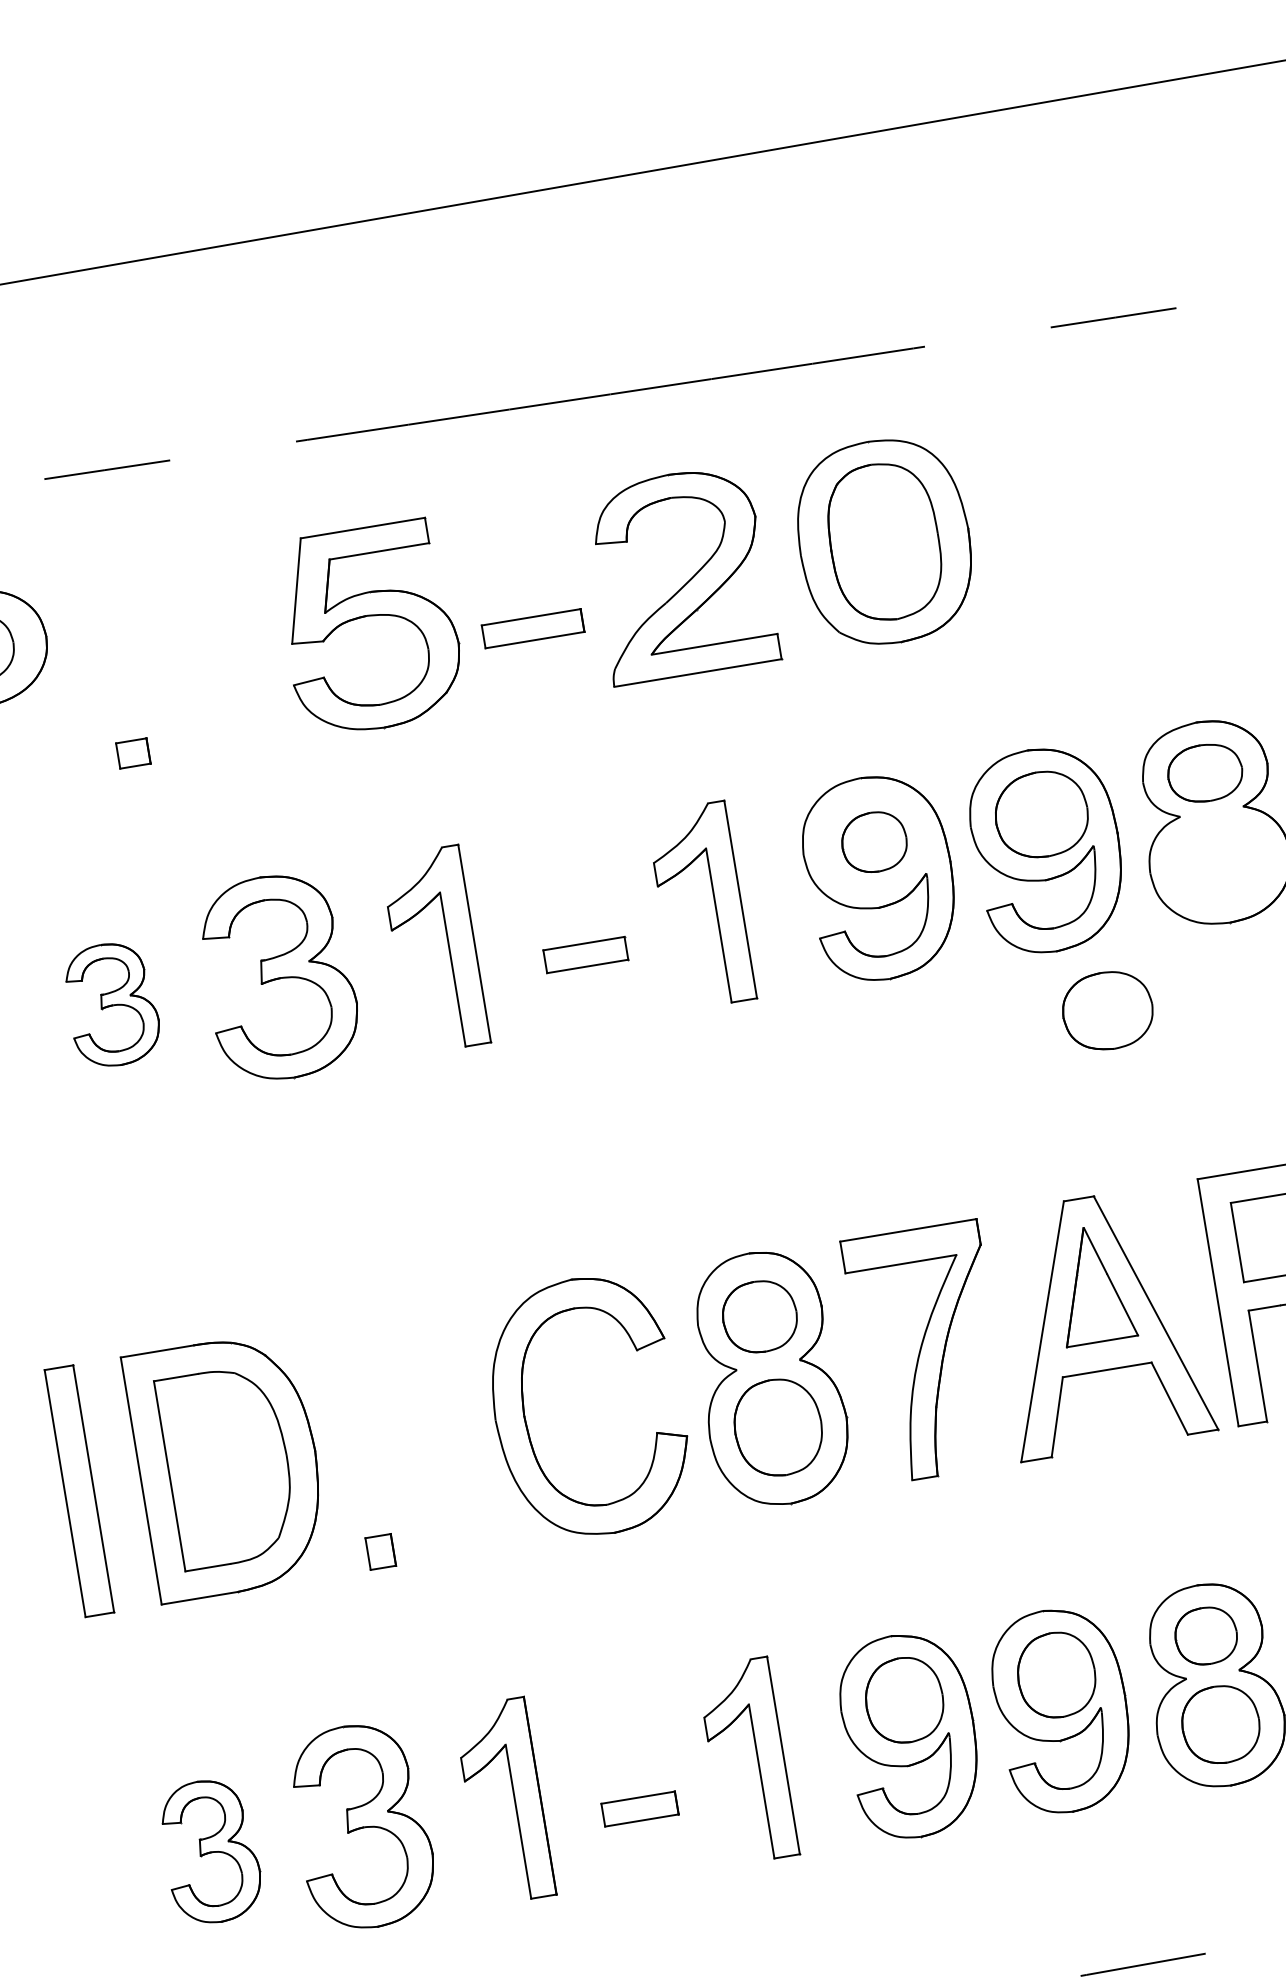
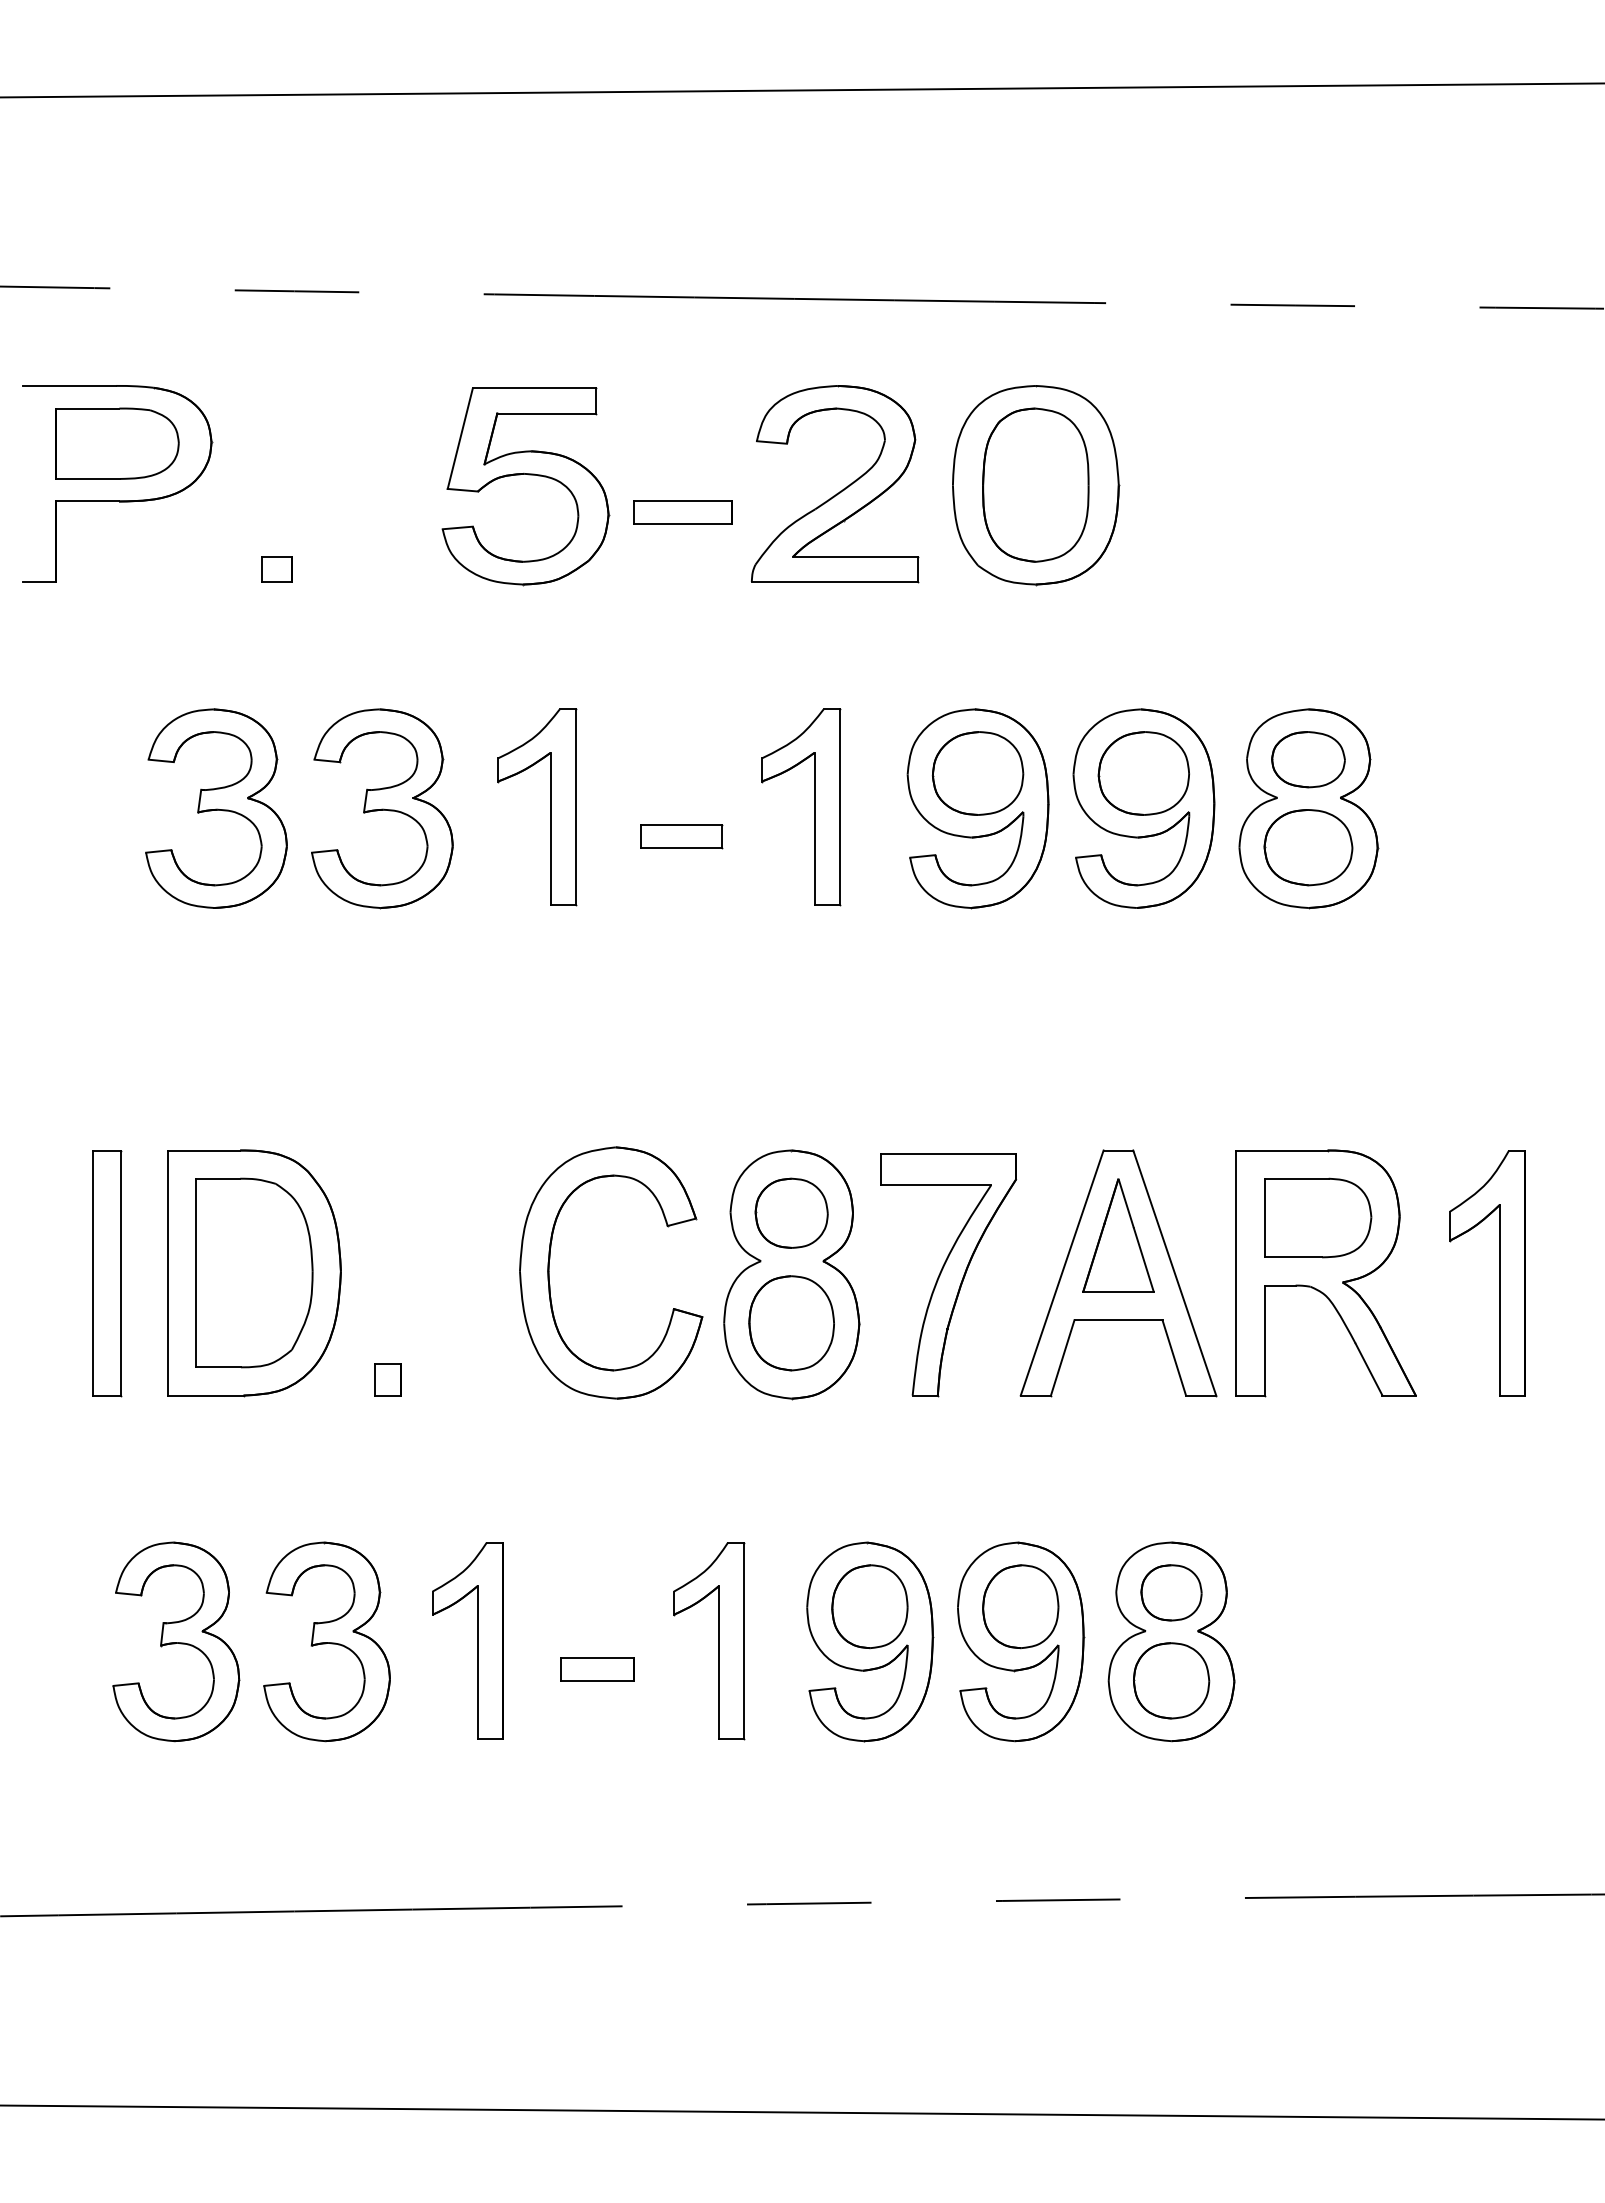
part: (873, 842) -> (977, 773), size x1.43
part: (112, 1004) -> (216, 808), size x1.67
part: (1107, 1010) -> (1308, 847), moved
part: (211, 1851) -> (176, 1641), size x1.43

